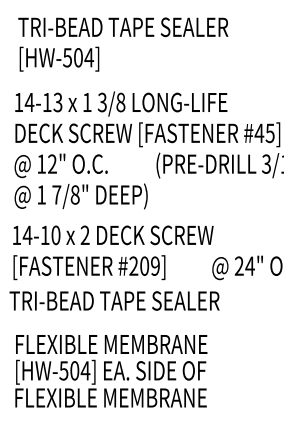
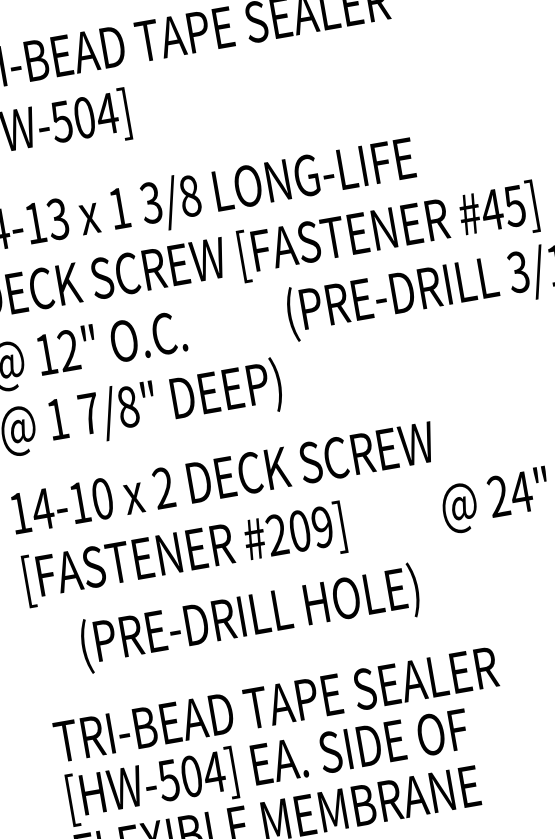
text: (114, 302) -> (249, 618), TRI-BEAD TAPE SEALER -> (PRE-DRILL HOLE)
text: (119, 344) -> (275, 704), FLEXIBLE MEMBRANE -> TRI-BEAD TAPE SEALER

